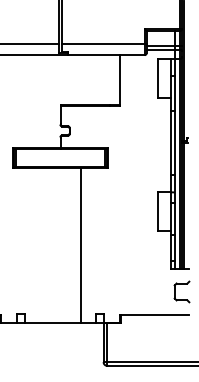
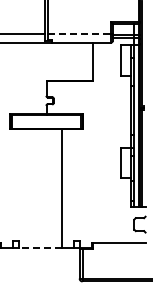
line: (103, 43) -> (79, 33), solid -> dashed
line: (52, 323) -> (40, 248), solid -> dashed

